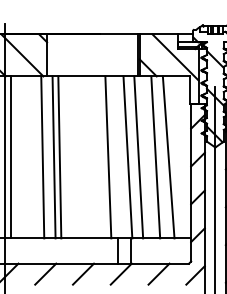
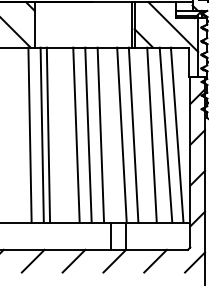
line: (85, 157) -> (76, 135), added
line: (96, 157) -> (88, 135), added
line: (178, 157) -> (176, 135), added

